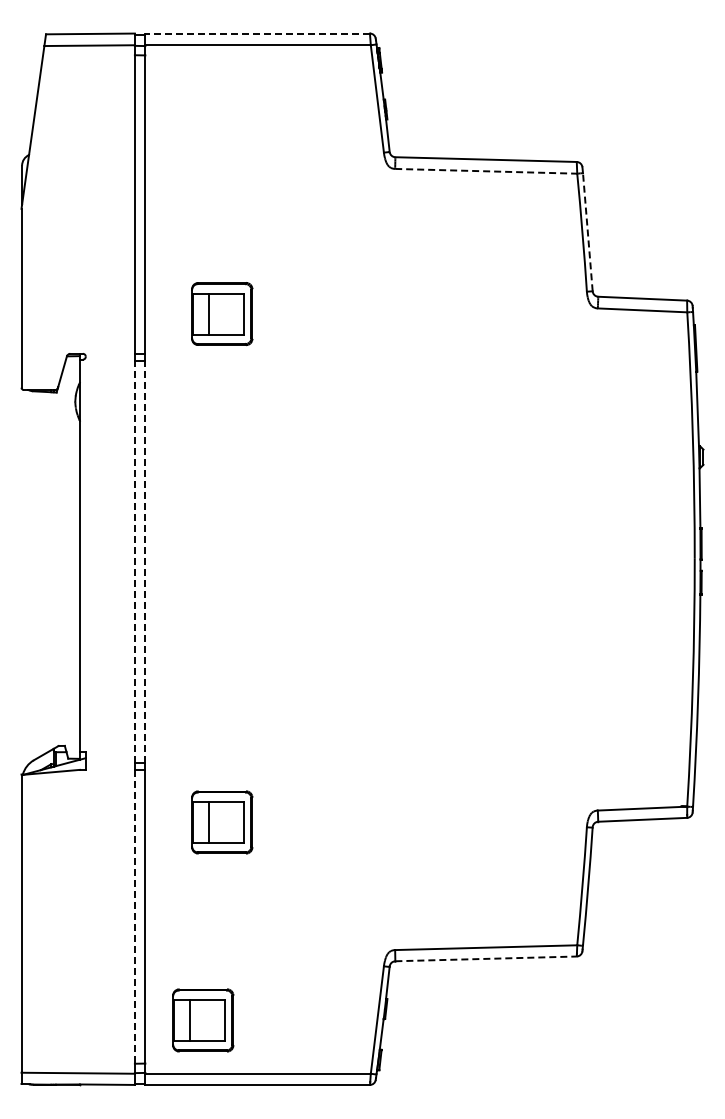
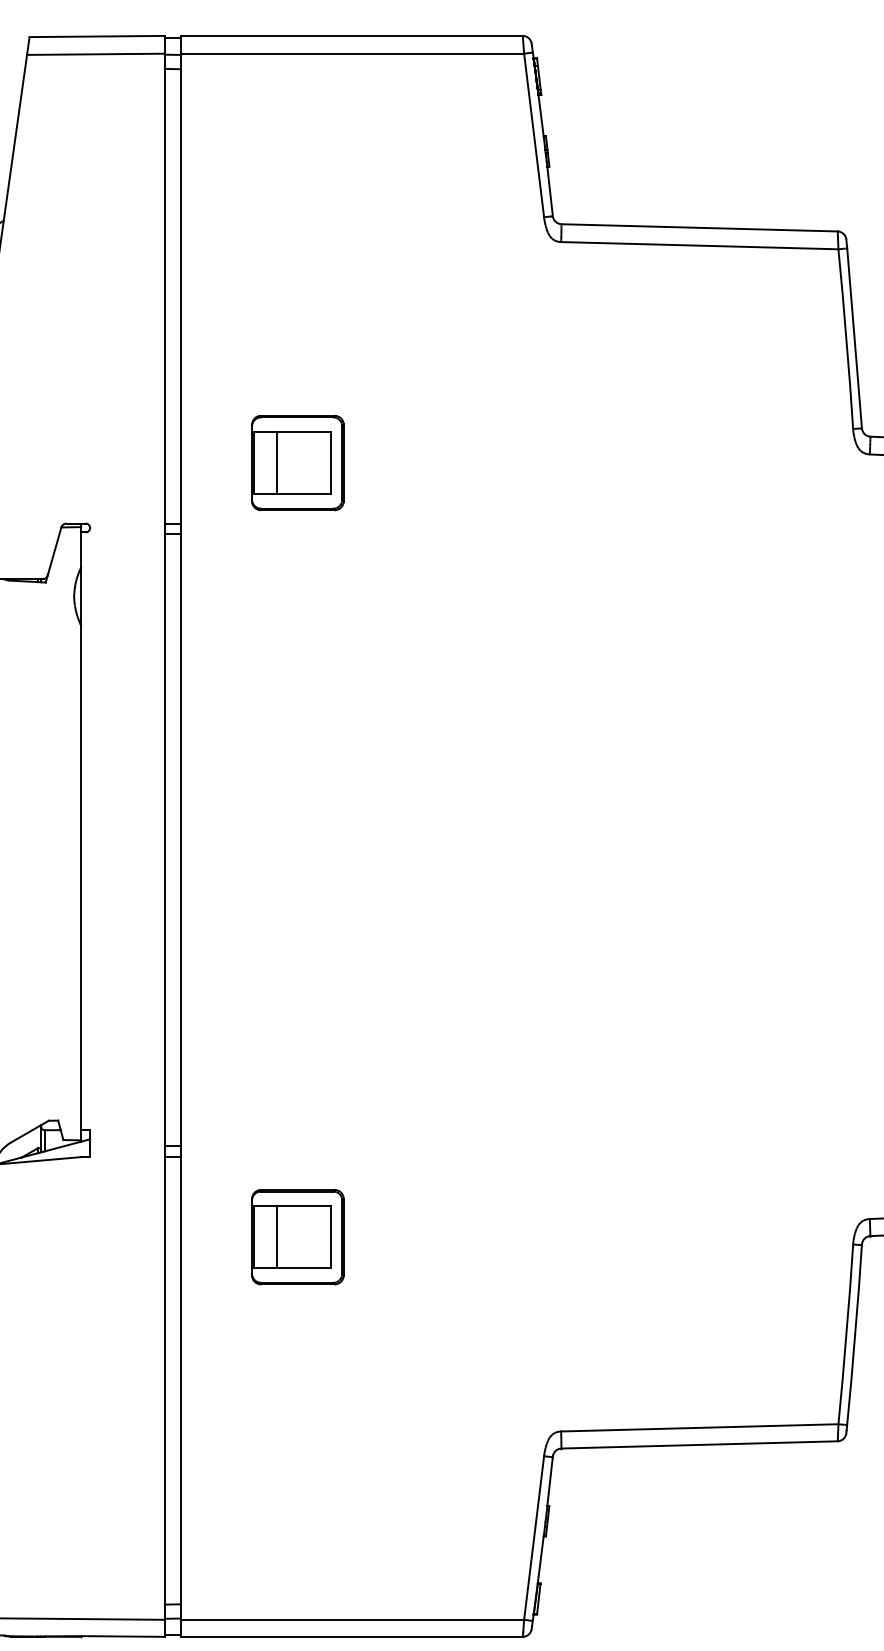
line: (257, 33) -> (351, 35), dashed -> solid
line: (486, 171) -> (700, 245), dashed -> solid
line: (587, 231) -> (854, 337), dashed -> solid
line: (134, 561) -> (164, 839), dashed -> solid
line: (145, 561) -> (181, 839), dashed -> solid
line: (134, 916) -> (164, 1380), dashed -> solid
line: (486, 958) -> (700, 1444), dashed -> solid
part: (203, 1020) -> (269, 1538), removed

